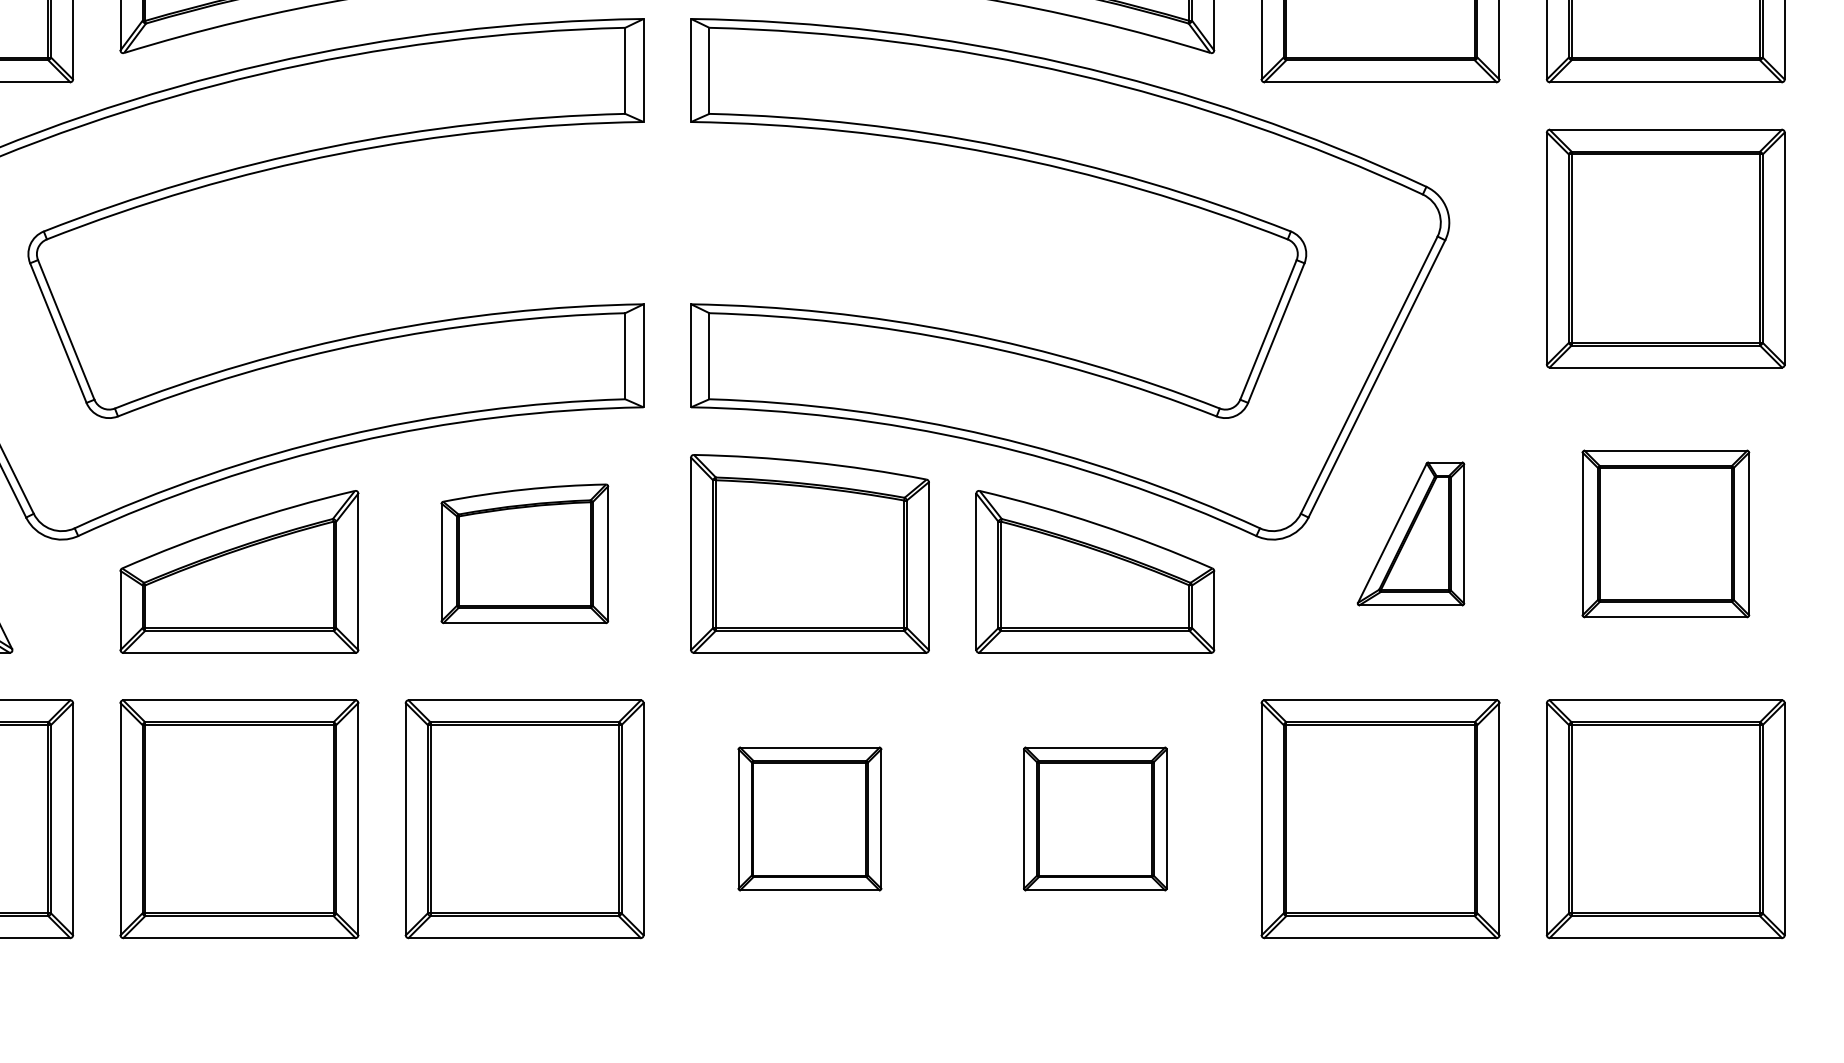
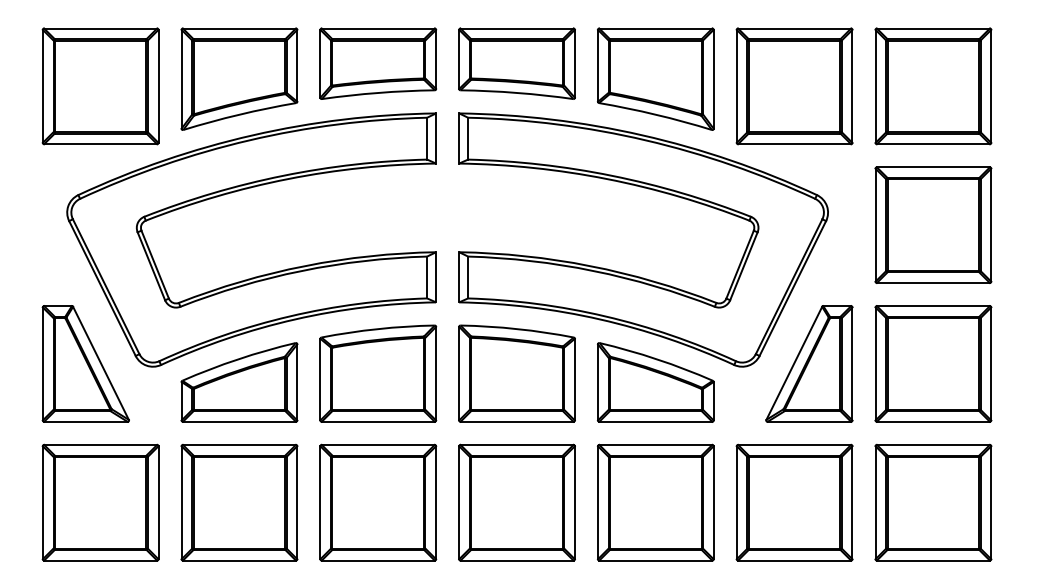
part: (1411, 532) -> (809, 363), size x1.67
part: (1666, 532) -> (933, 363), size x1.43
part: (525, 553) -> (378, 373), size x1.43
part: (808, 818) -> (516, 502), size x1.67
part: (1094, 818) -> (655, 502), size x1.67

